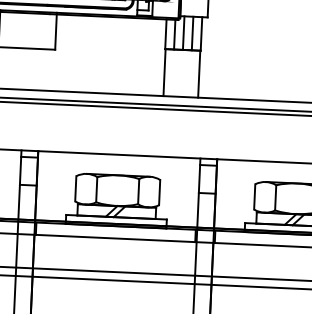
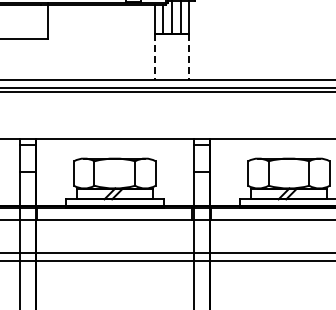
line: (164, 72) -> (155, 56), solid -> dashed
line: (198, 73) -> (188, 56), solid -> dashed

